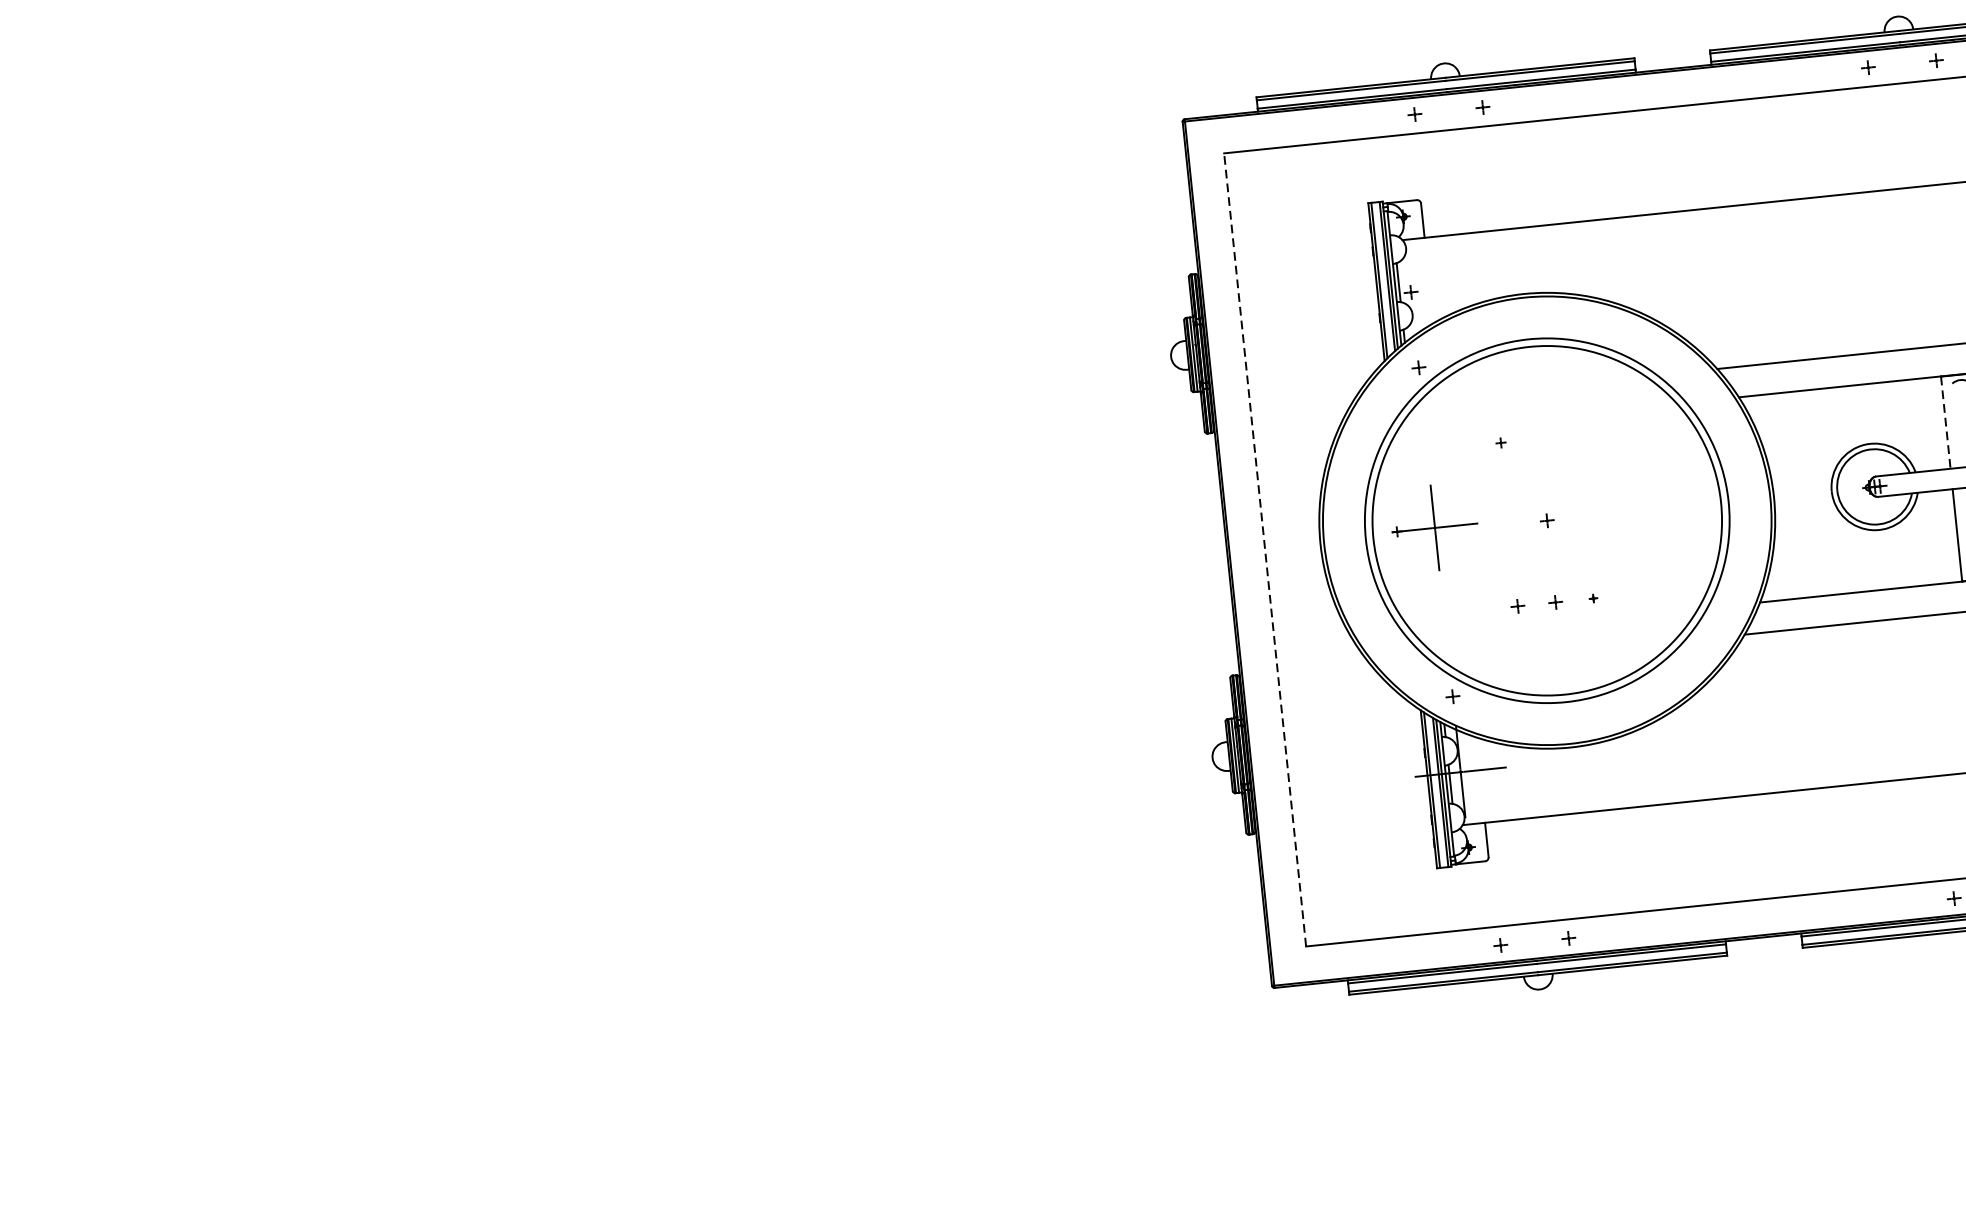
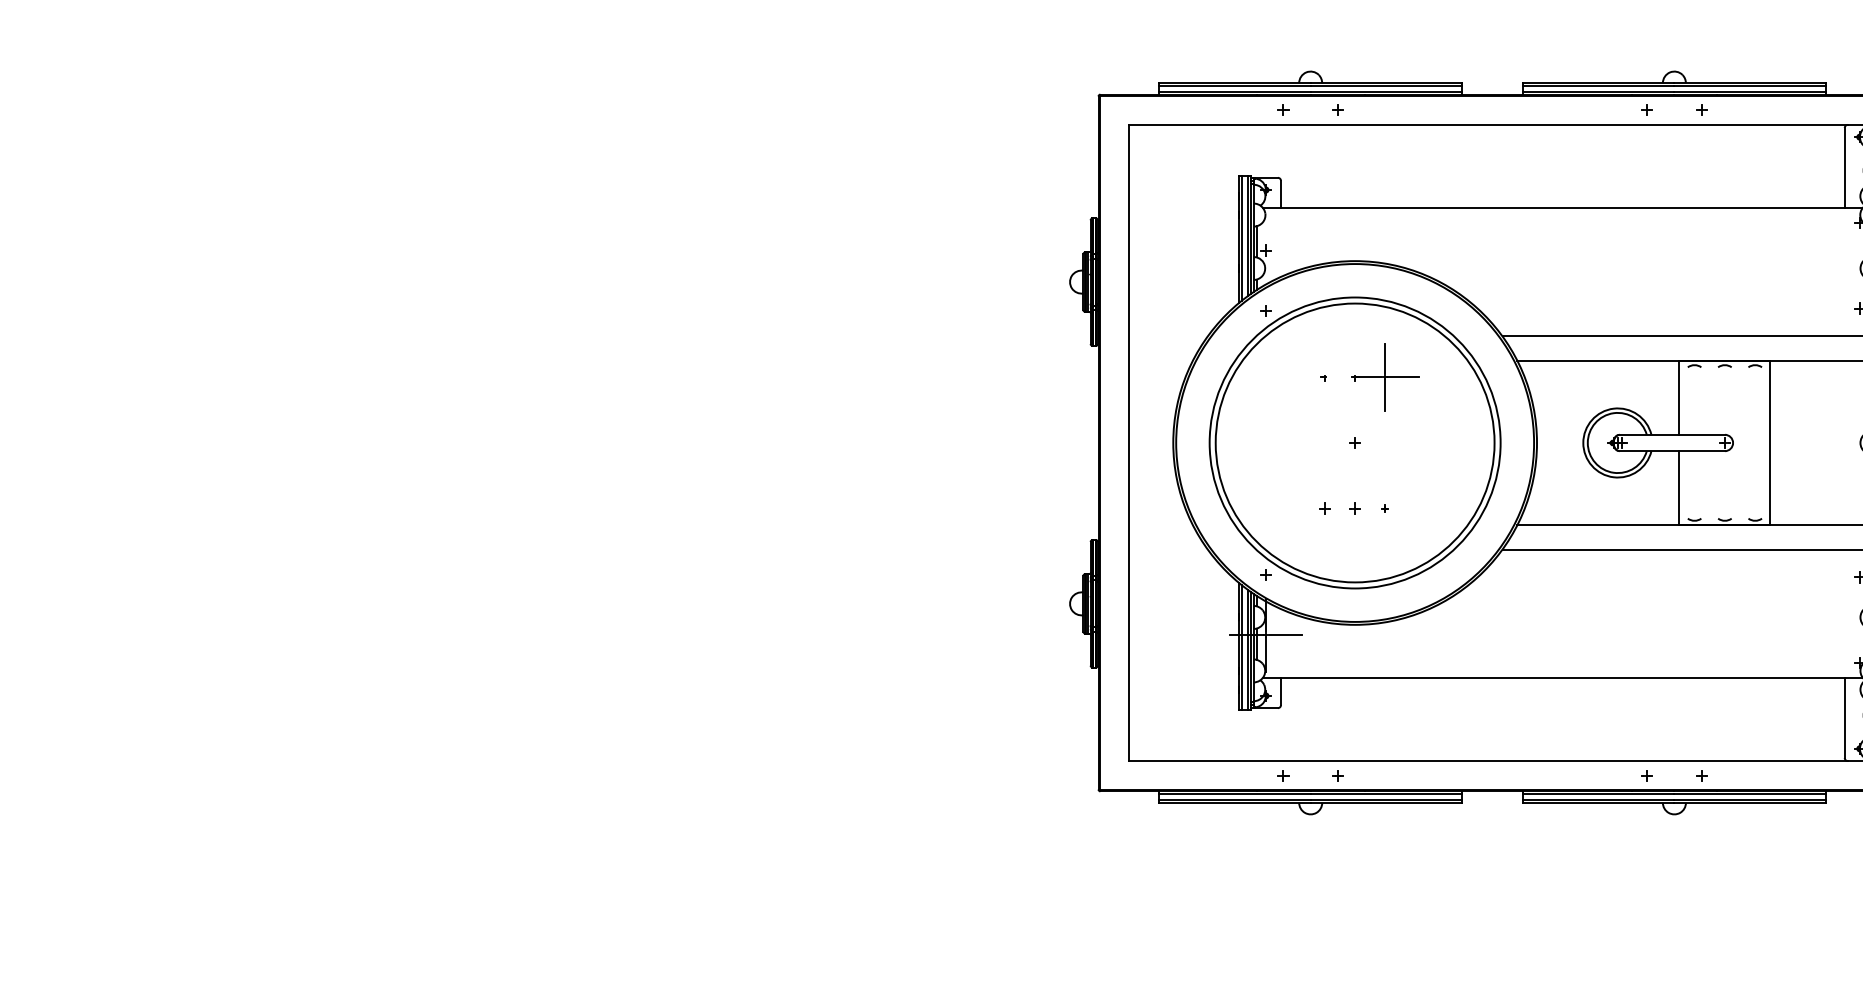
line: (1945, 422) -> (1679, 397), dashed -> solid
part: (1435, 527) -> (1385, 377), moved
line: (1264, 549) -> (1128, 442), dashed -> solid

